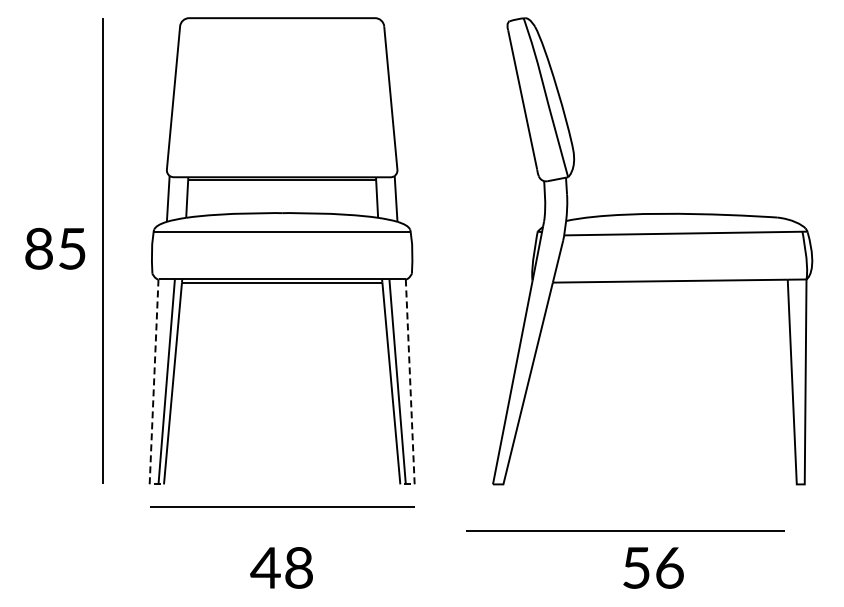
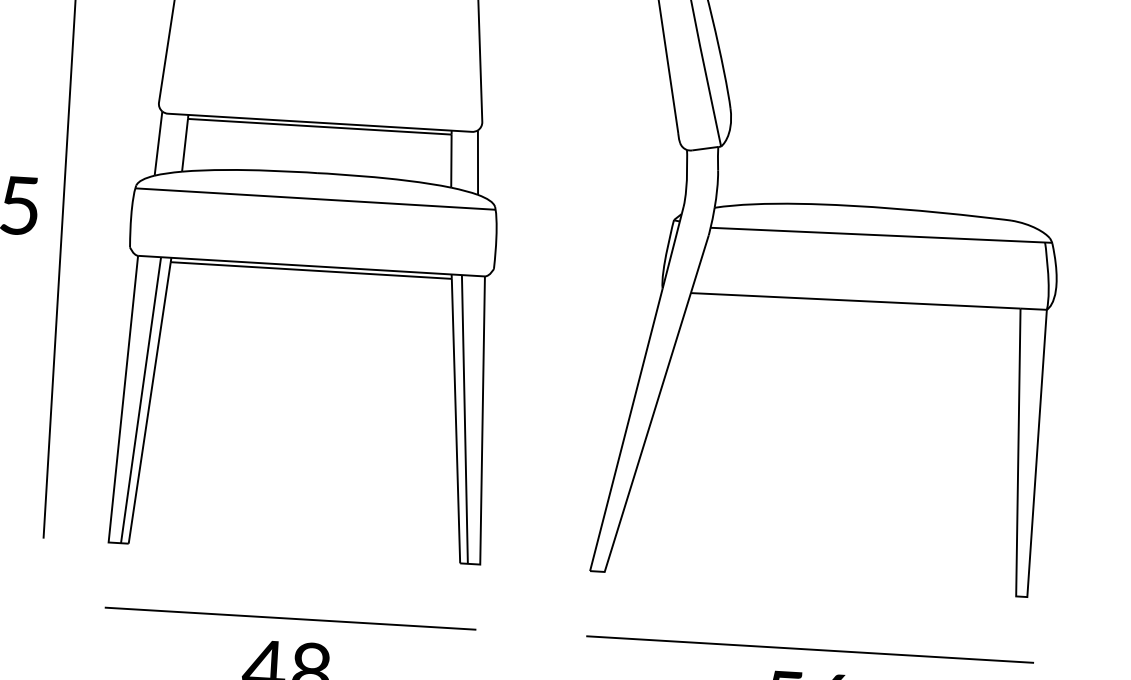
line: (153, 389) -> (121, 409), dashed -> solid
line: (410, 389) -> (482, 431), dashed -> solid
line: (282, 506) -> (291, 618), moved
line: (625, 530) -> (809, 649), moved

